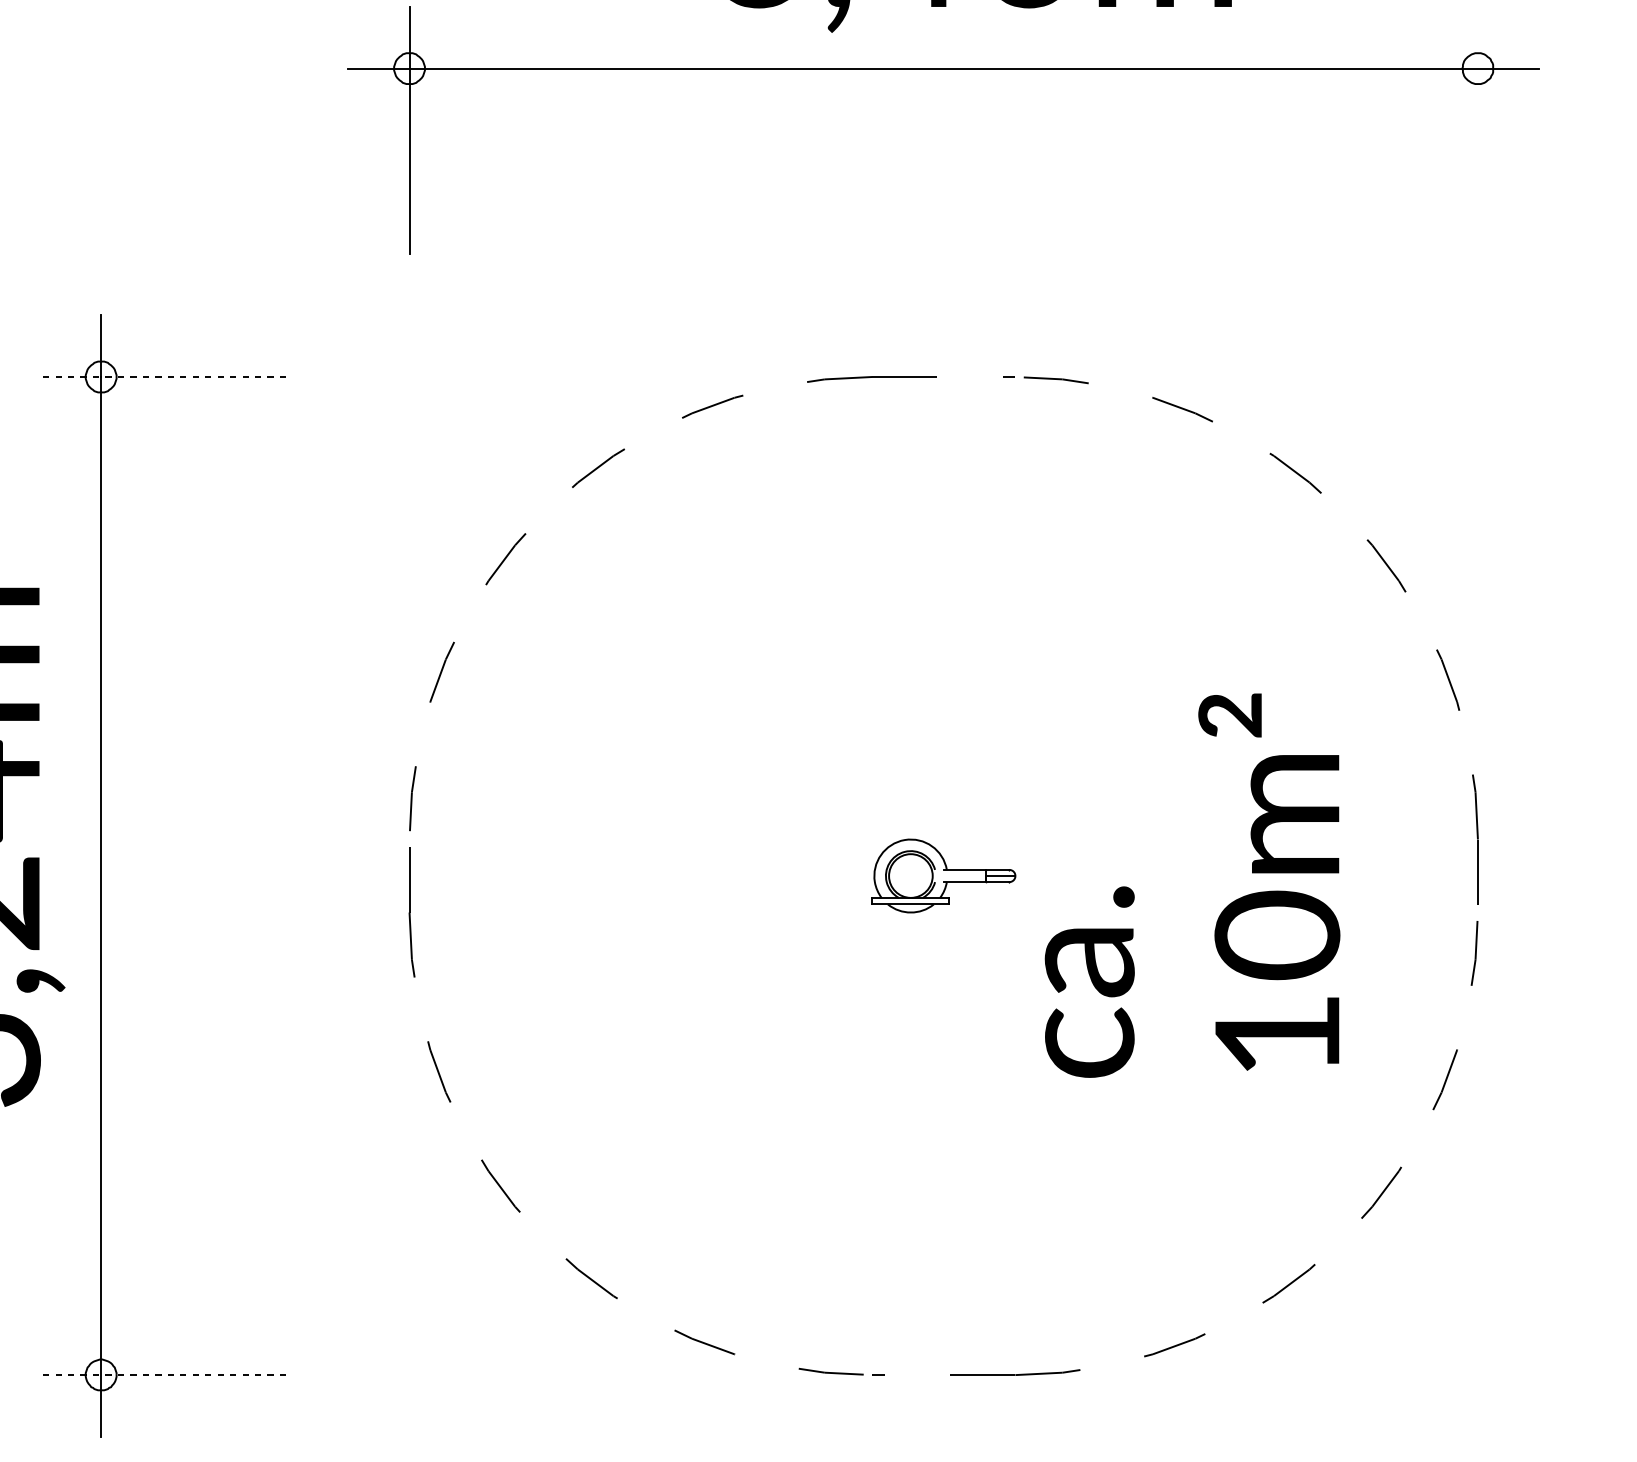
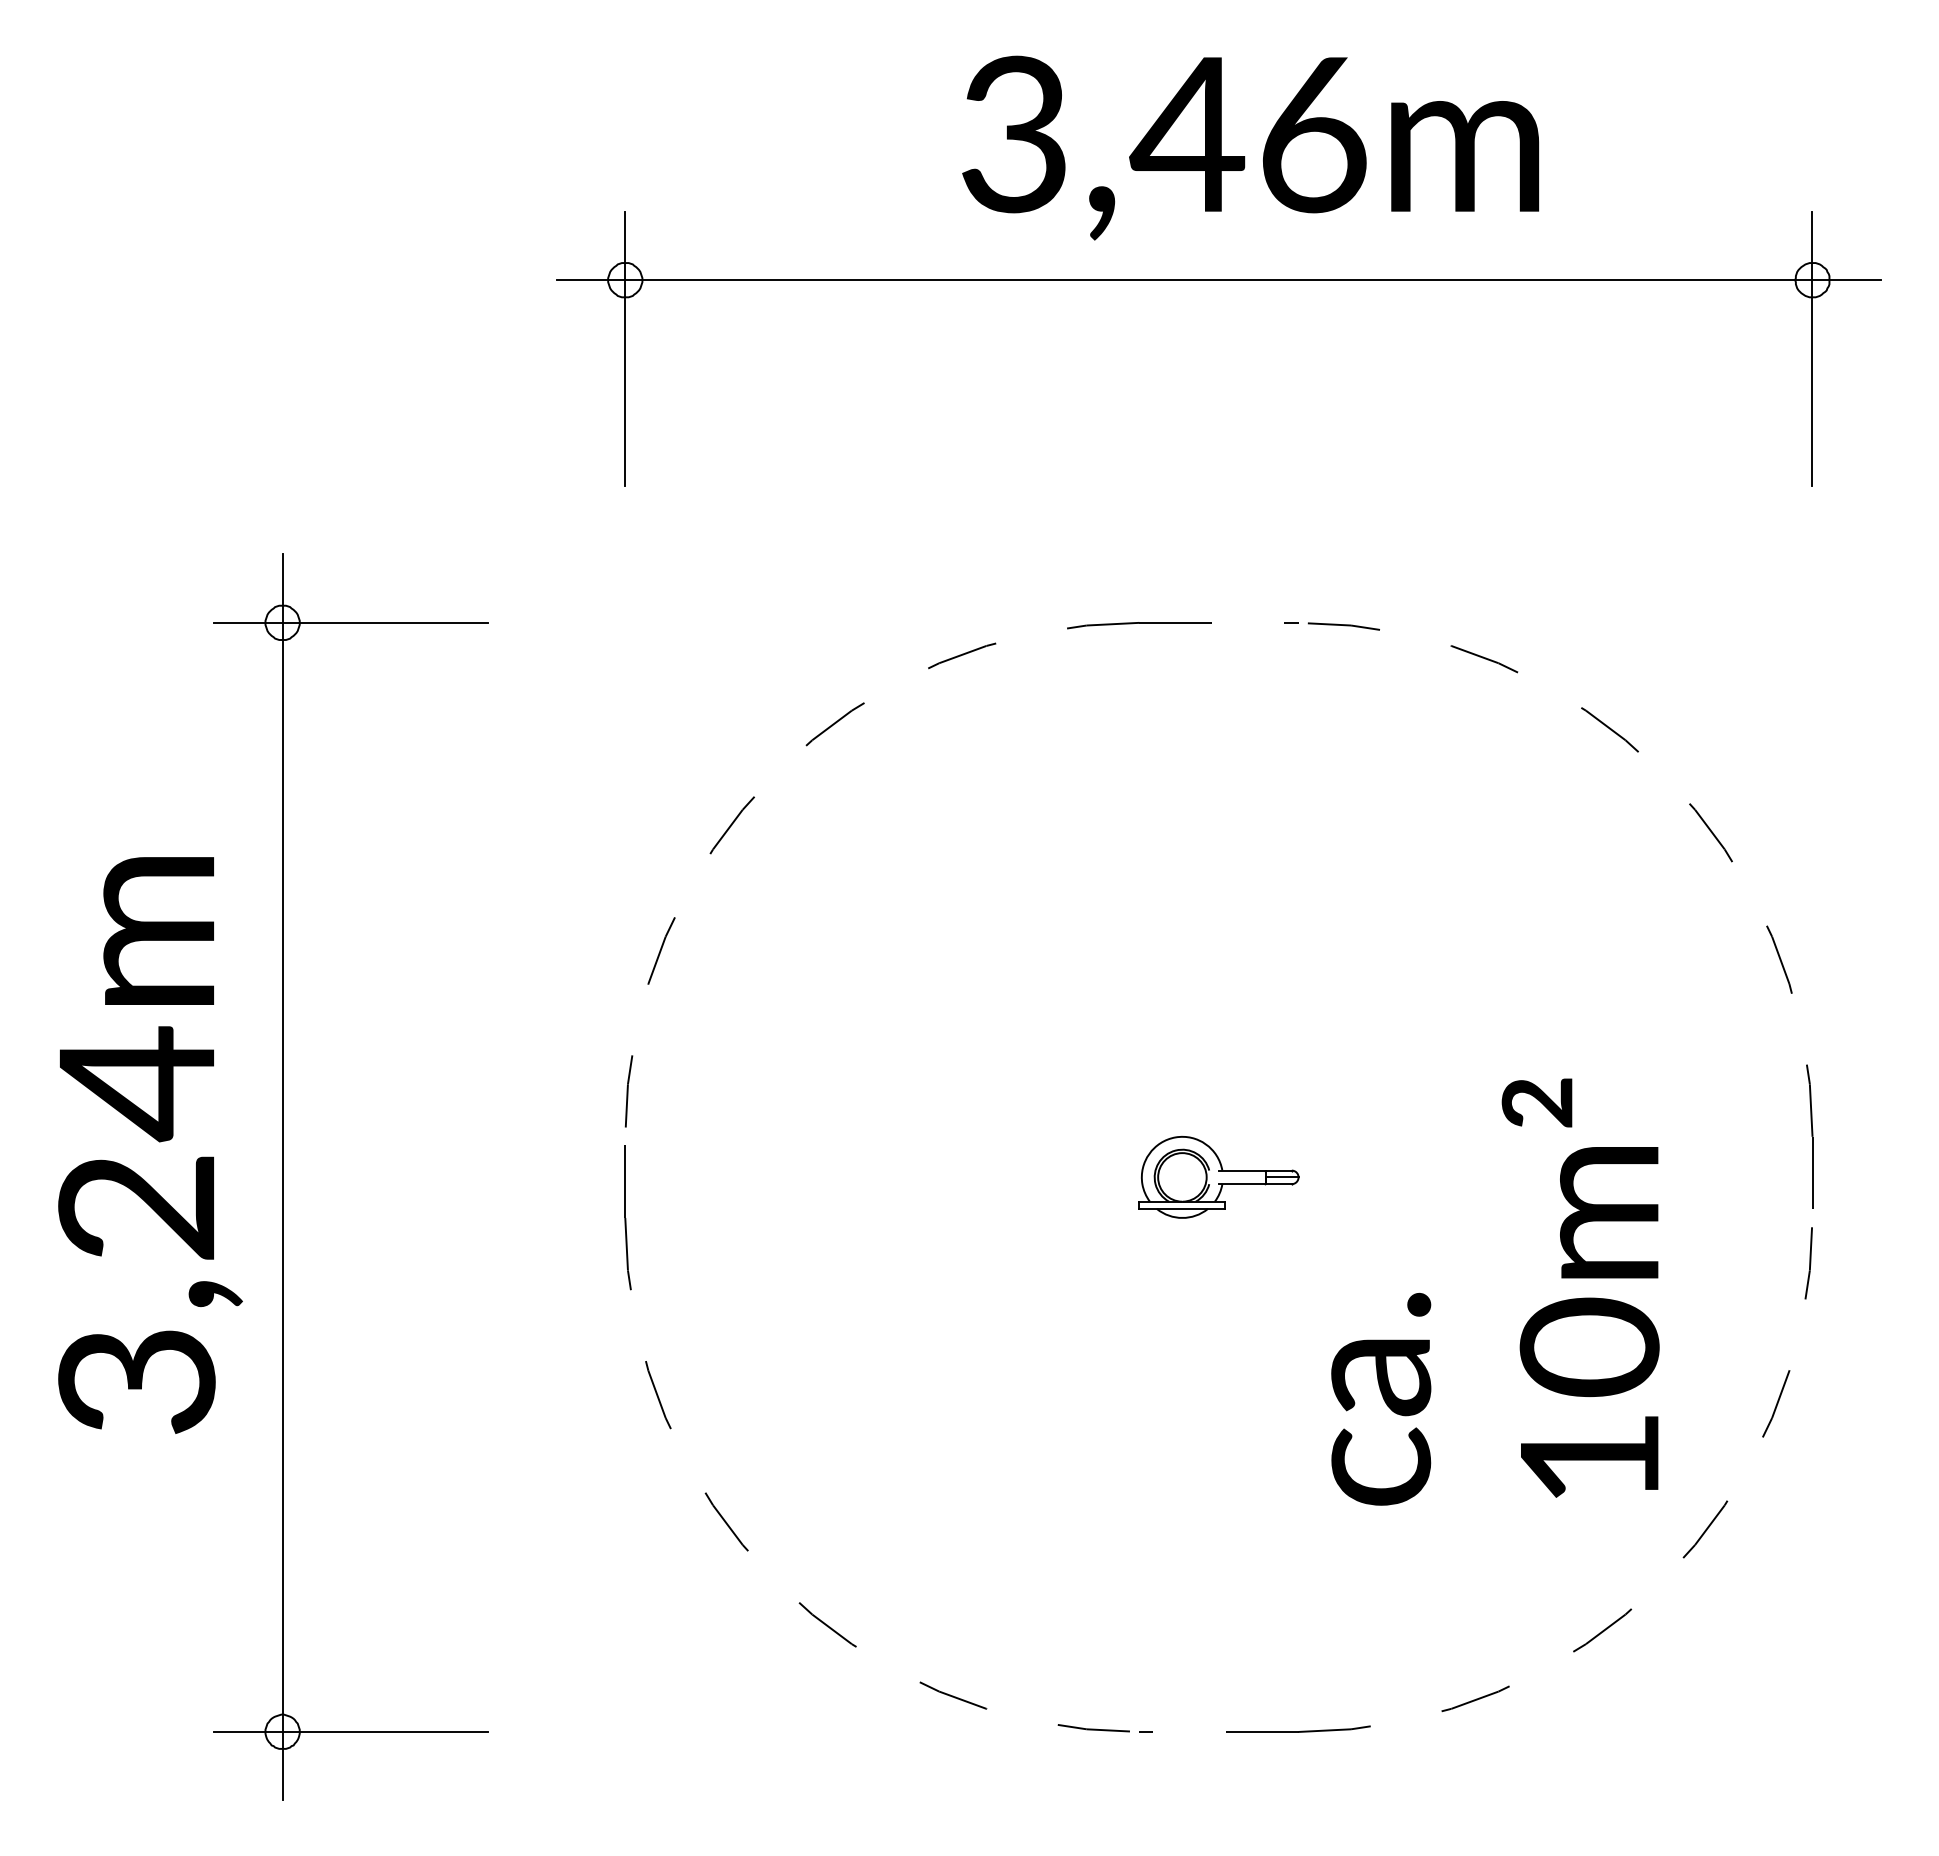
line: (1477, 130) -> (1812, 348), added
line: (162, 376) -> (350, 622), dashed -> solid
text: (1192, 885) -> (1495, 1291), moved
line: (162, 1374) -> (350, 1731), dashed -> solid

